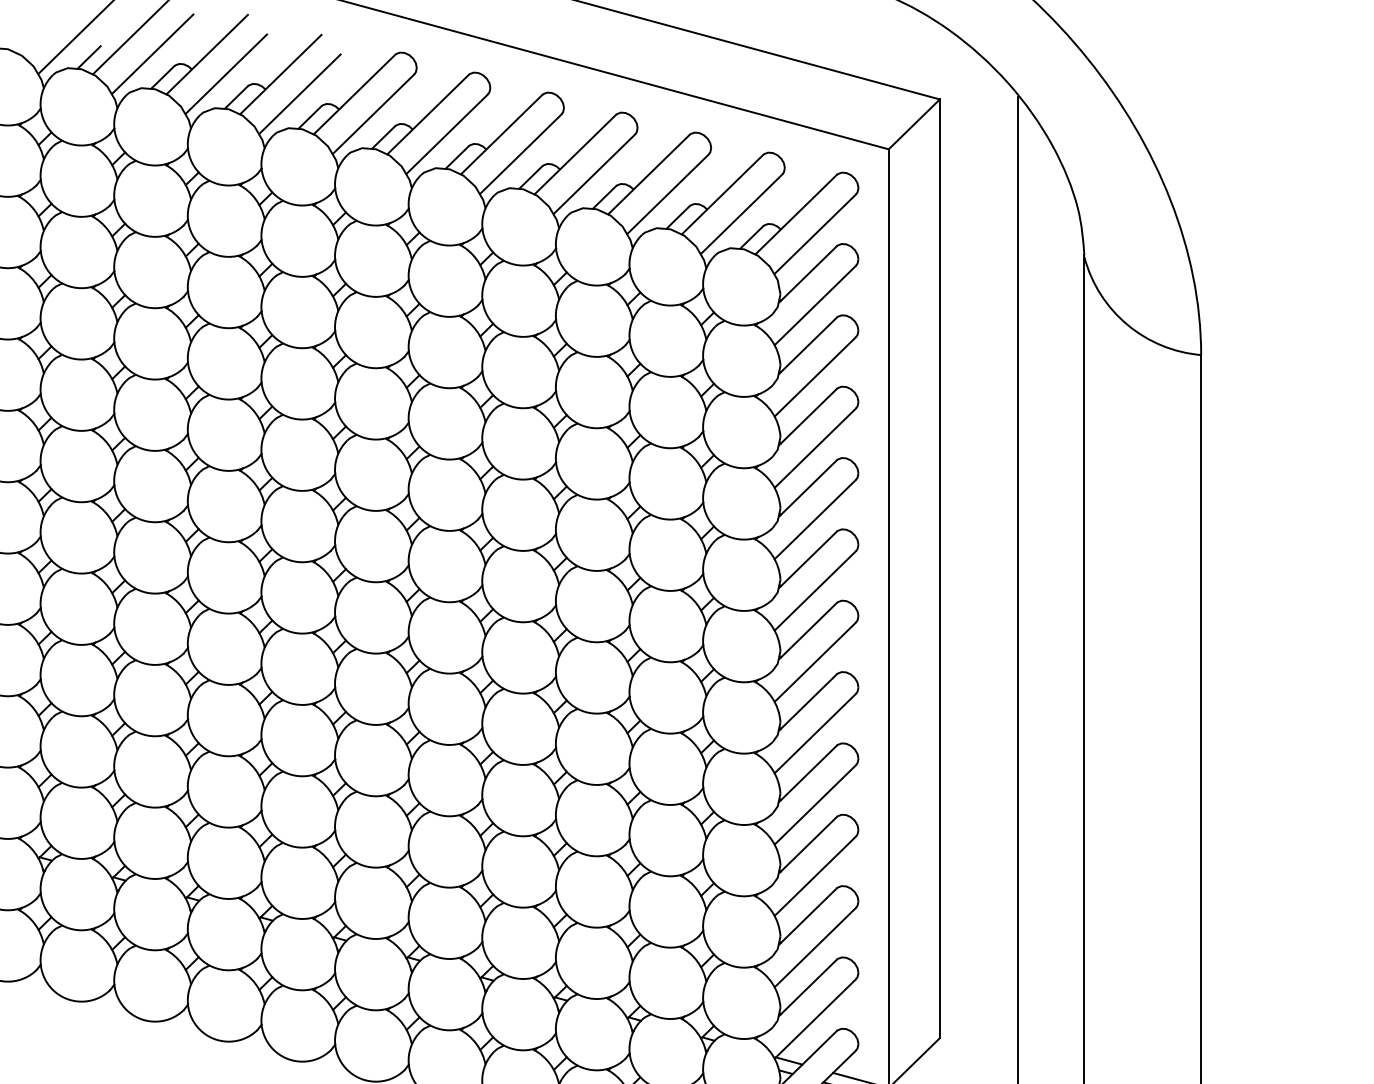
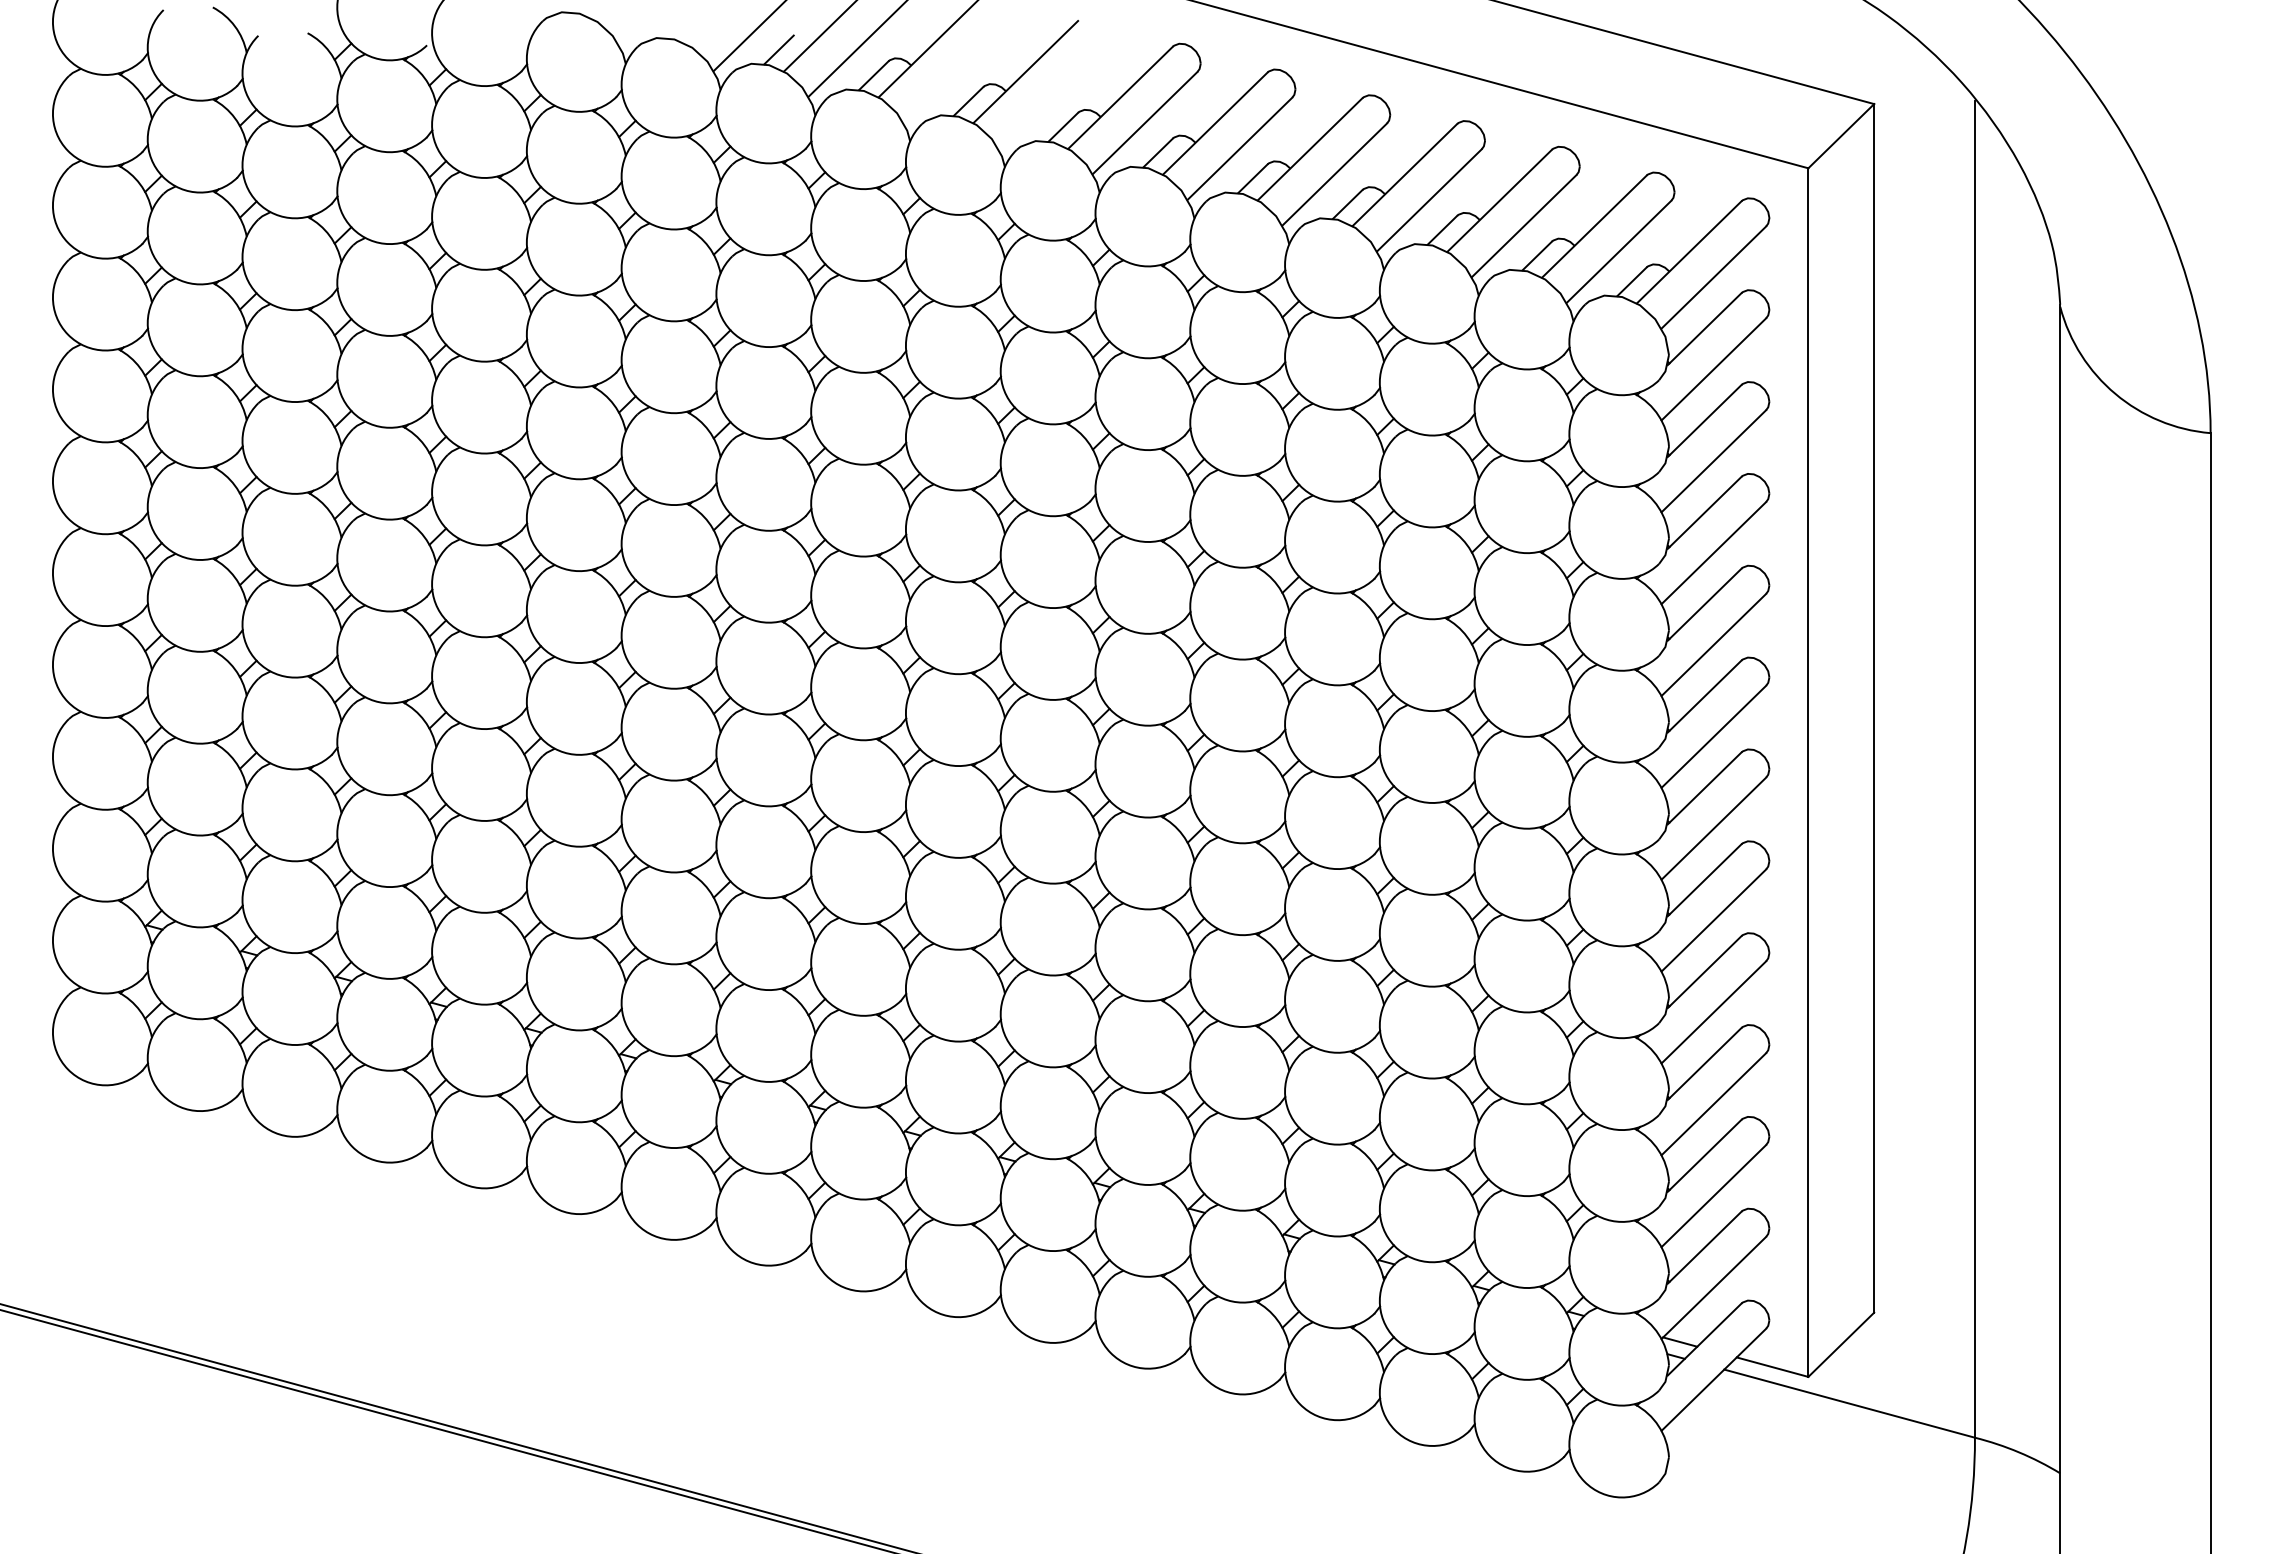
line: (226, 74) -> (955, 71), removed
line: (300, 94) -> (1050, 97), removed

